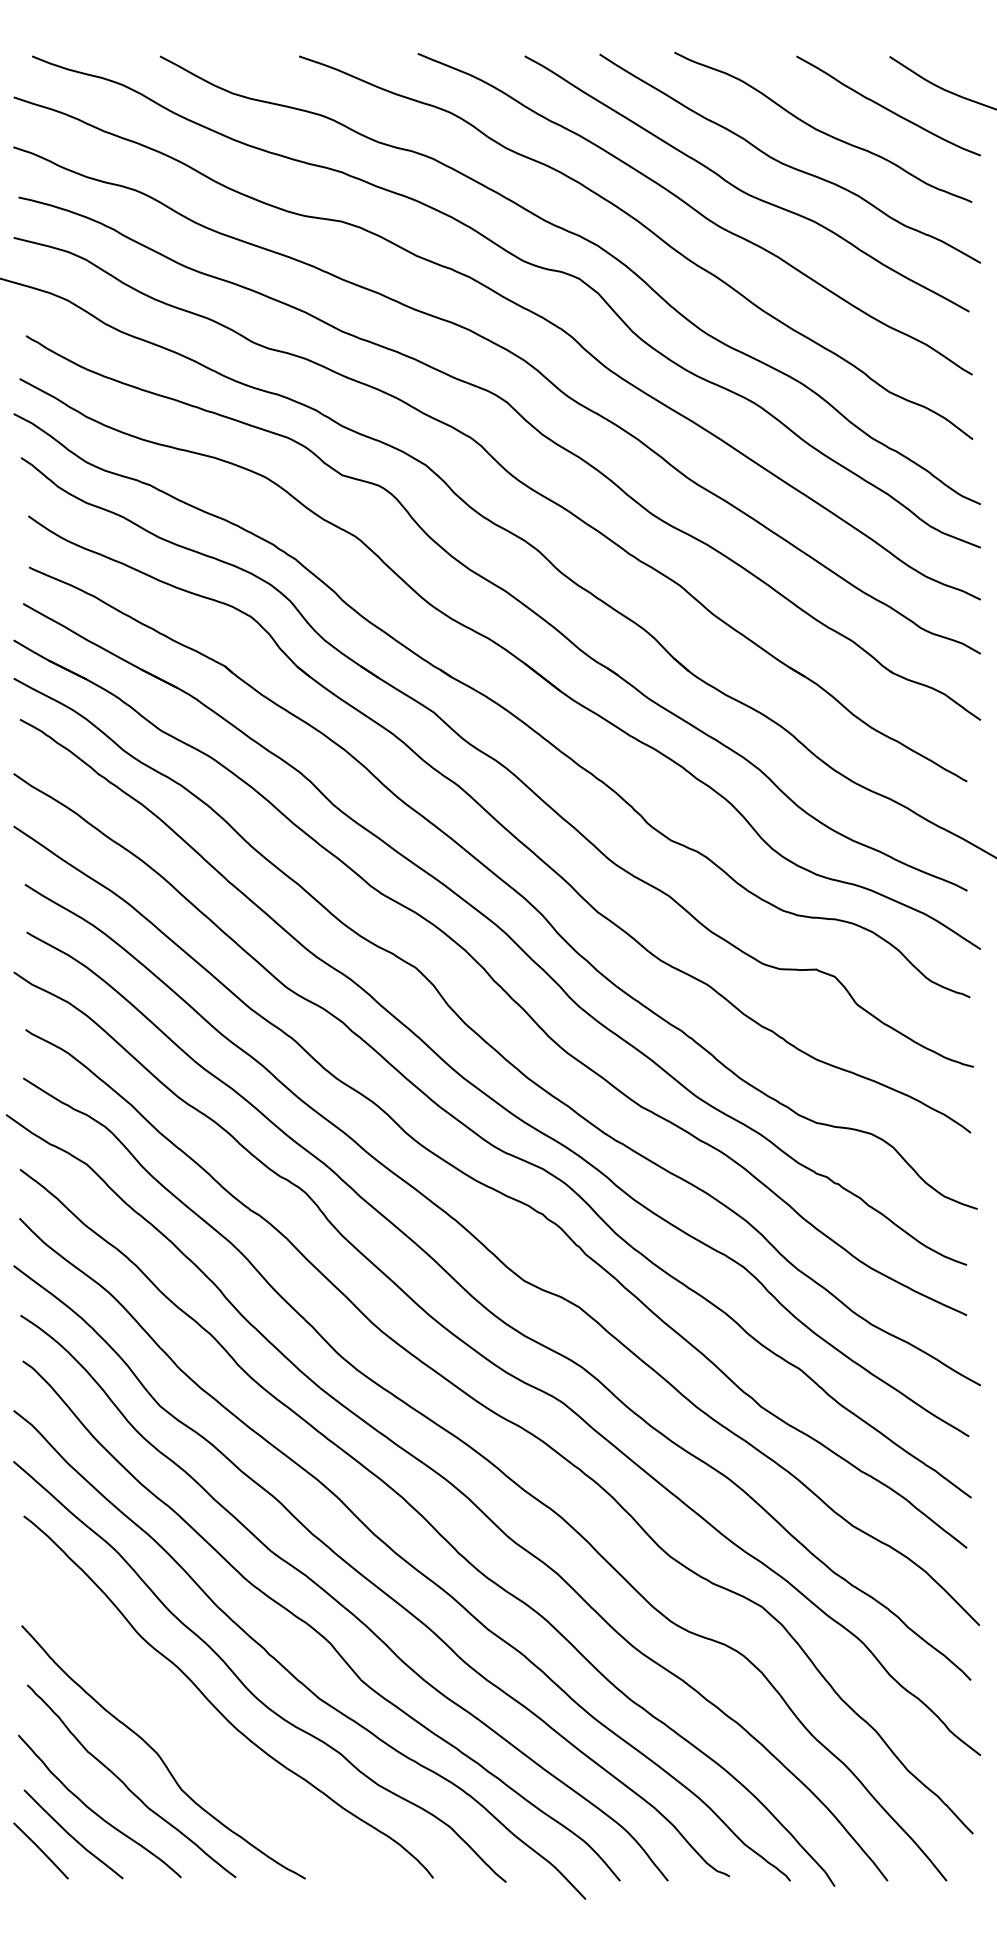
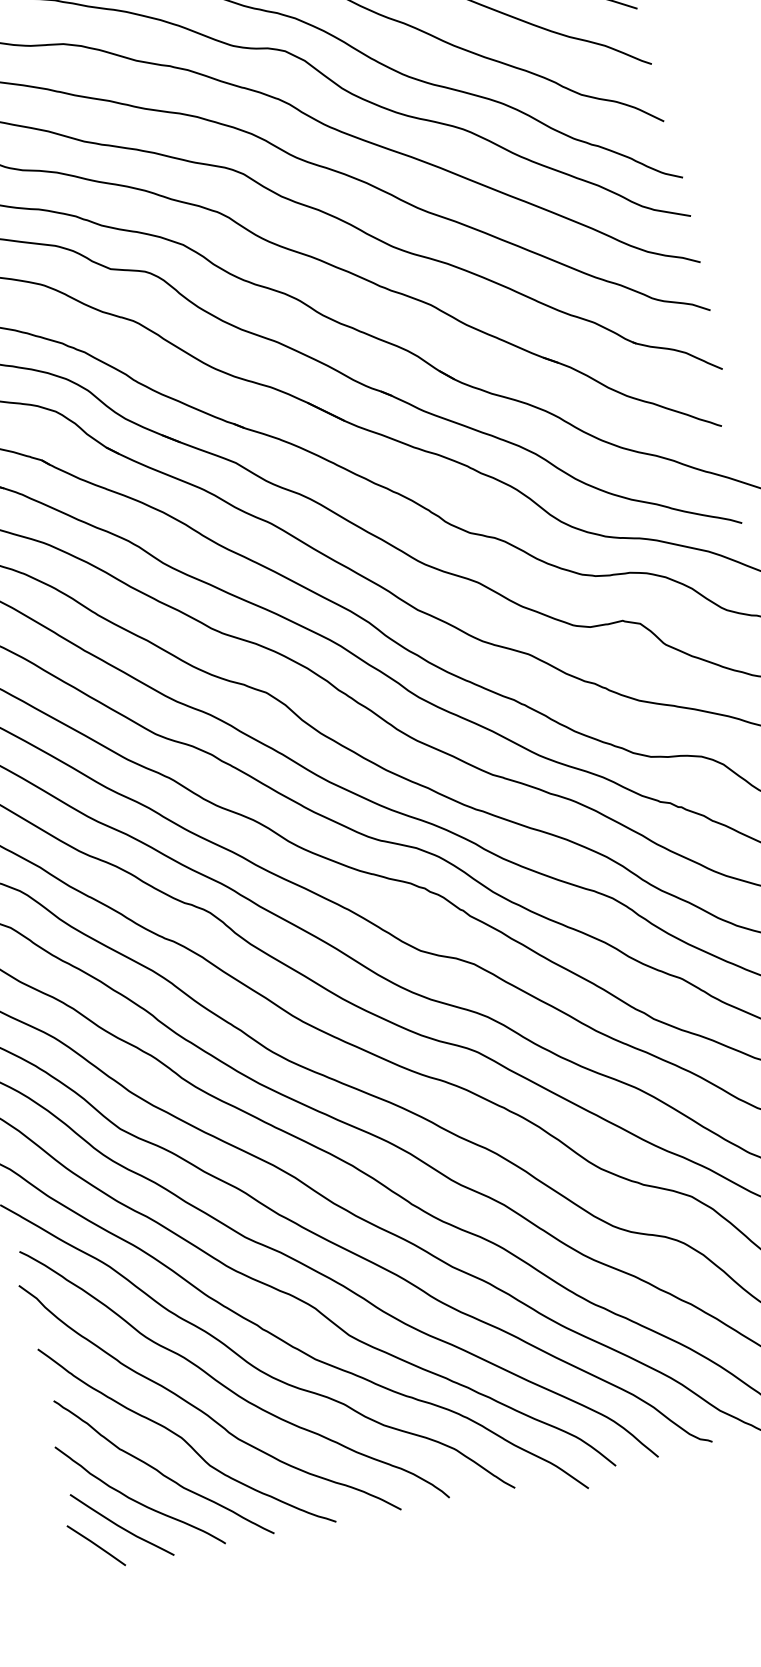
curve: (184, 1727) -> (200, 1409), added

